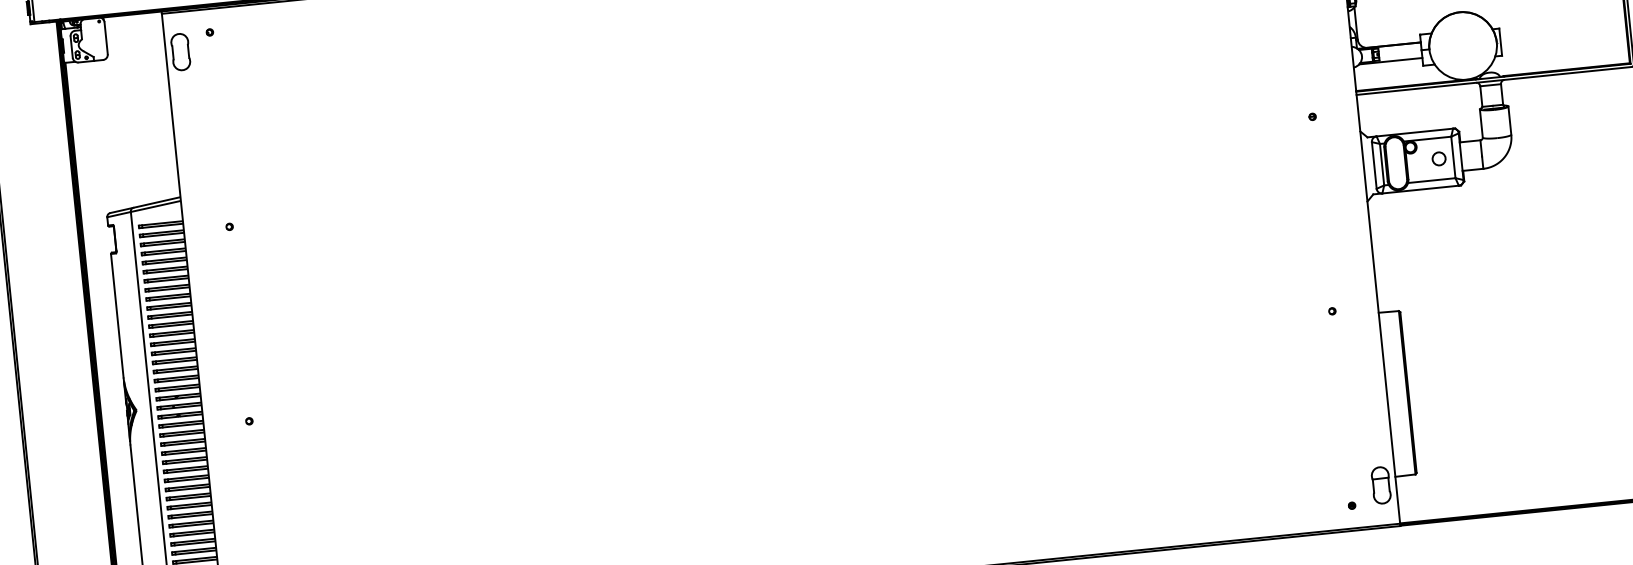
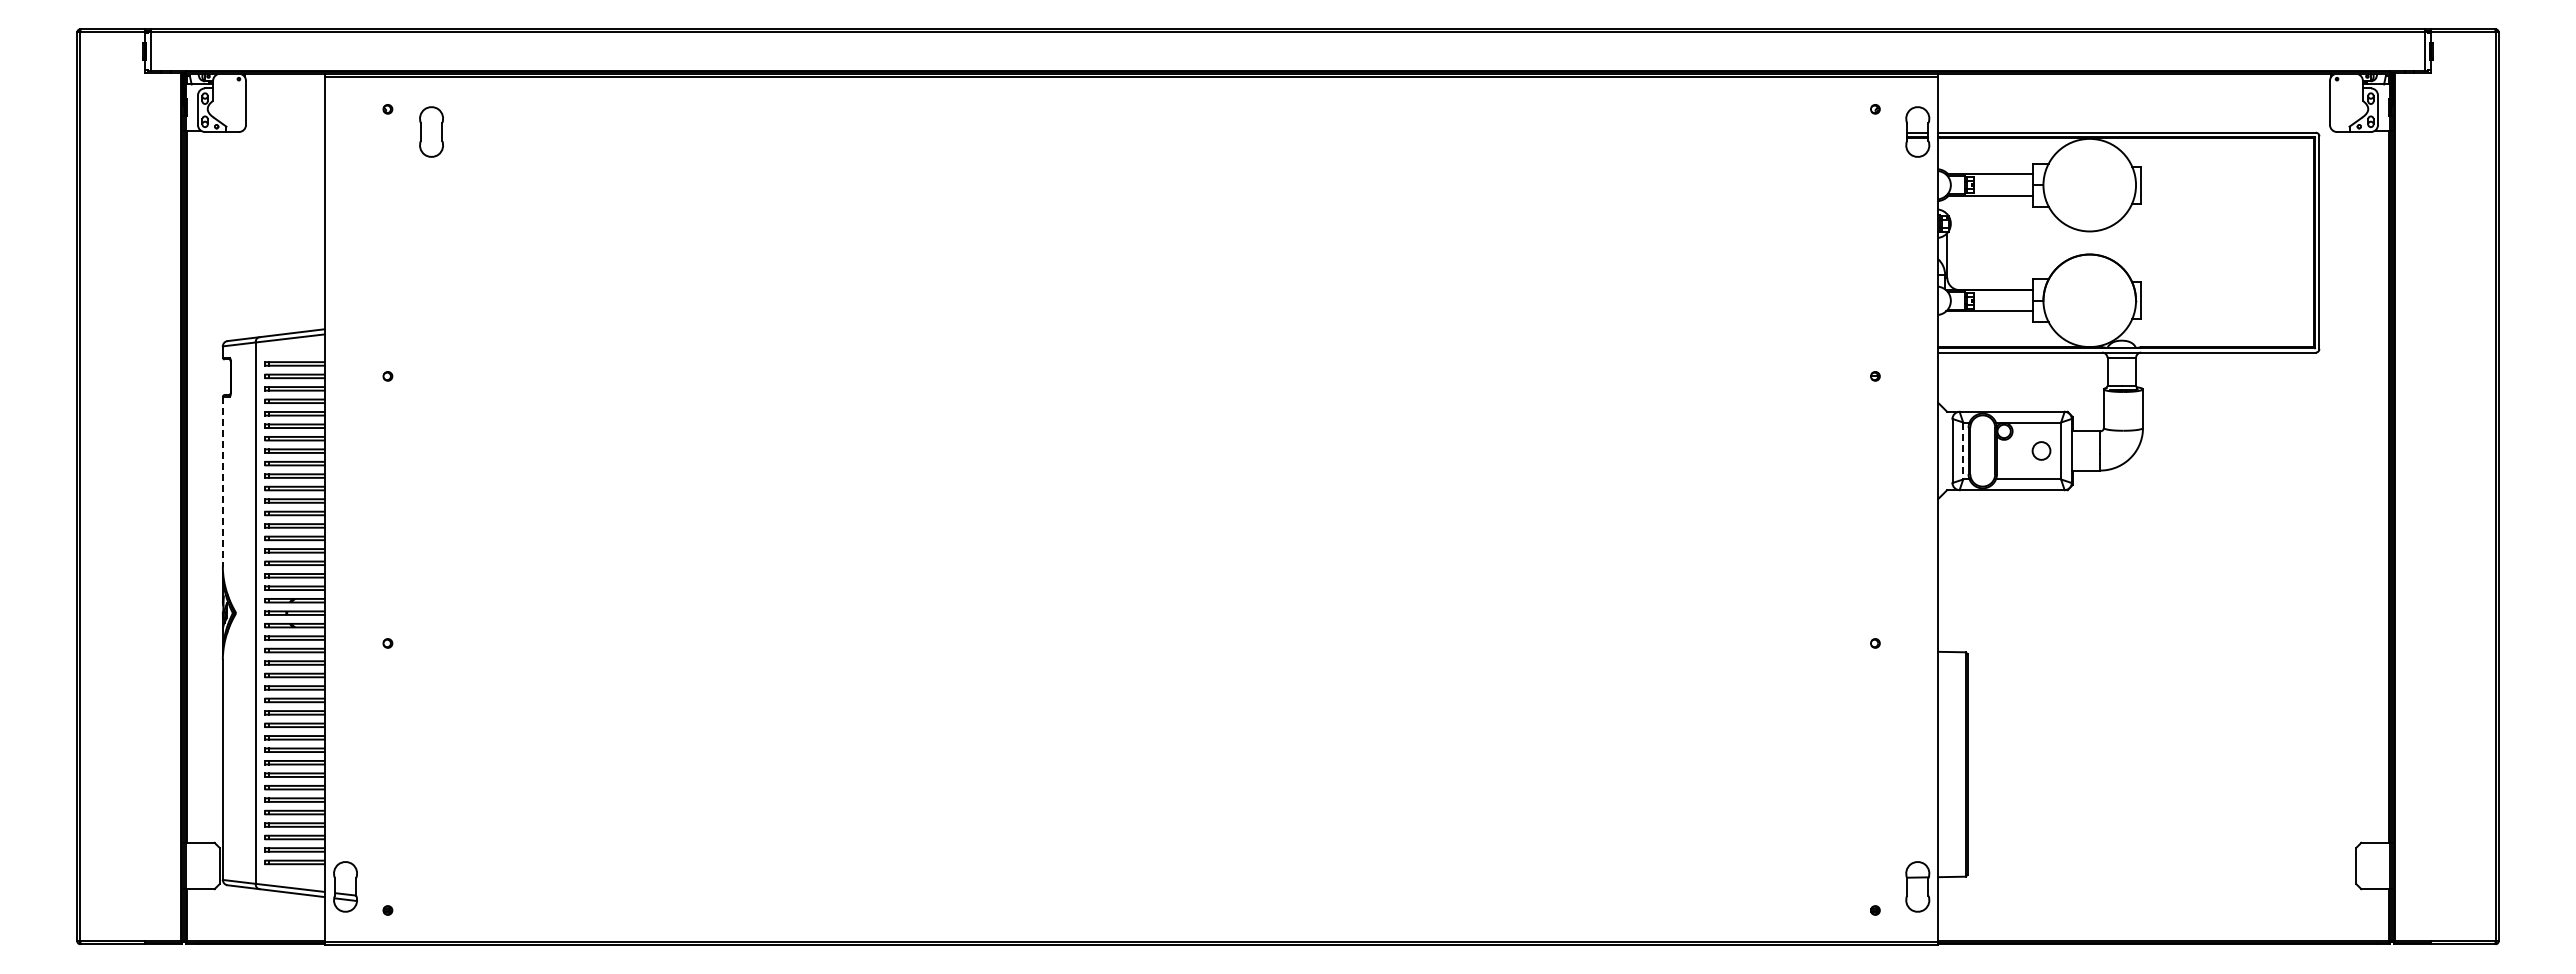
part: (180, 51) -> (431, 131), moved
line: (1382, 165) -> (1963, 451), solid -> dashed
line: (117, 315) -> (222, 481), solid -> dashed

